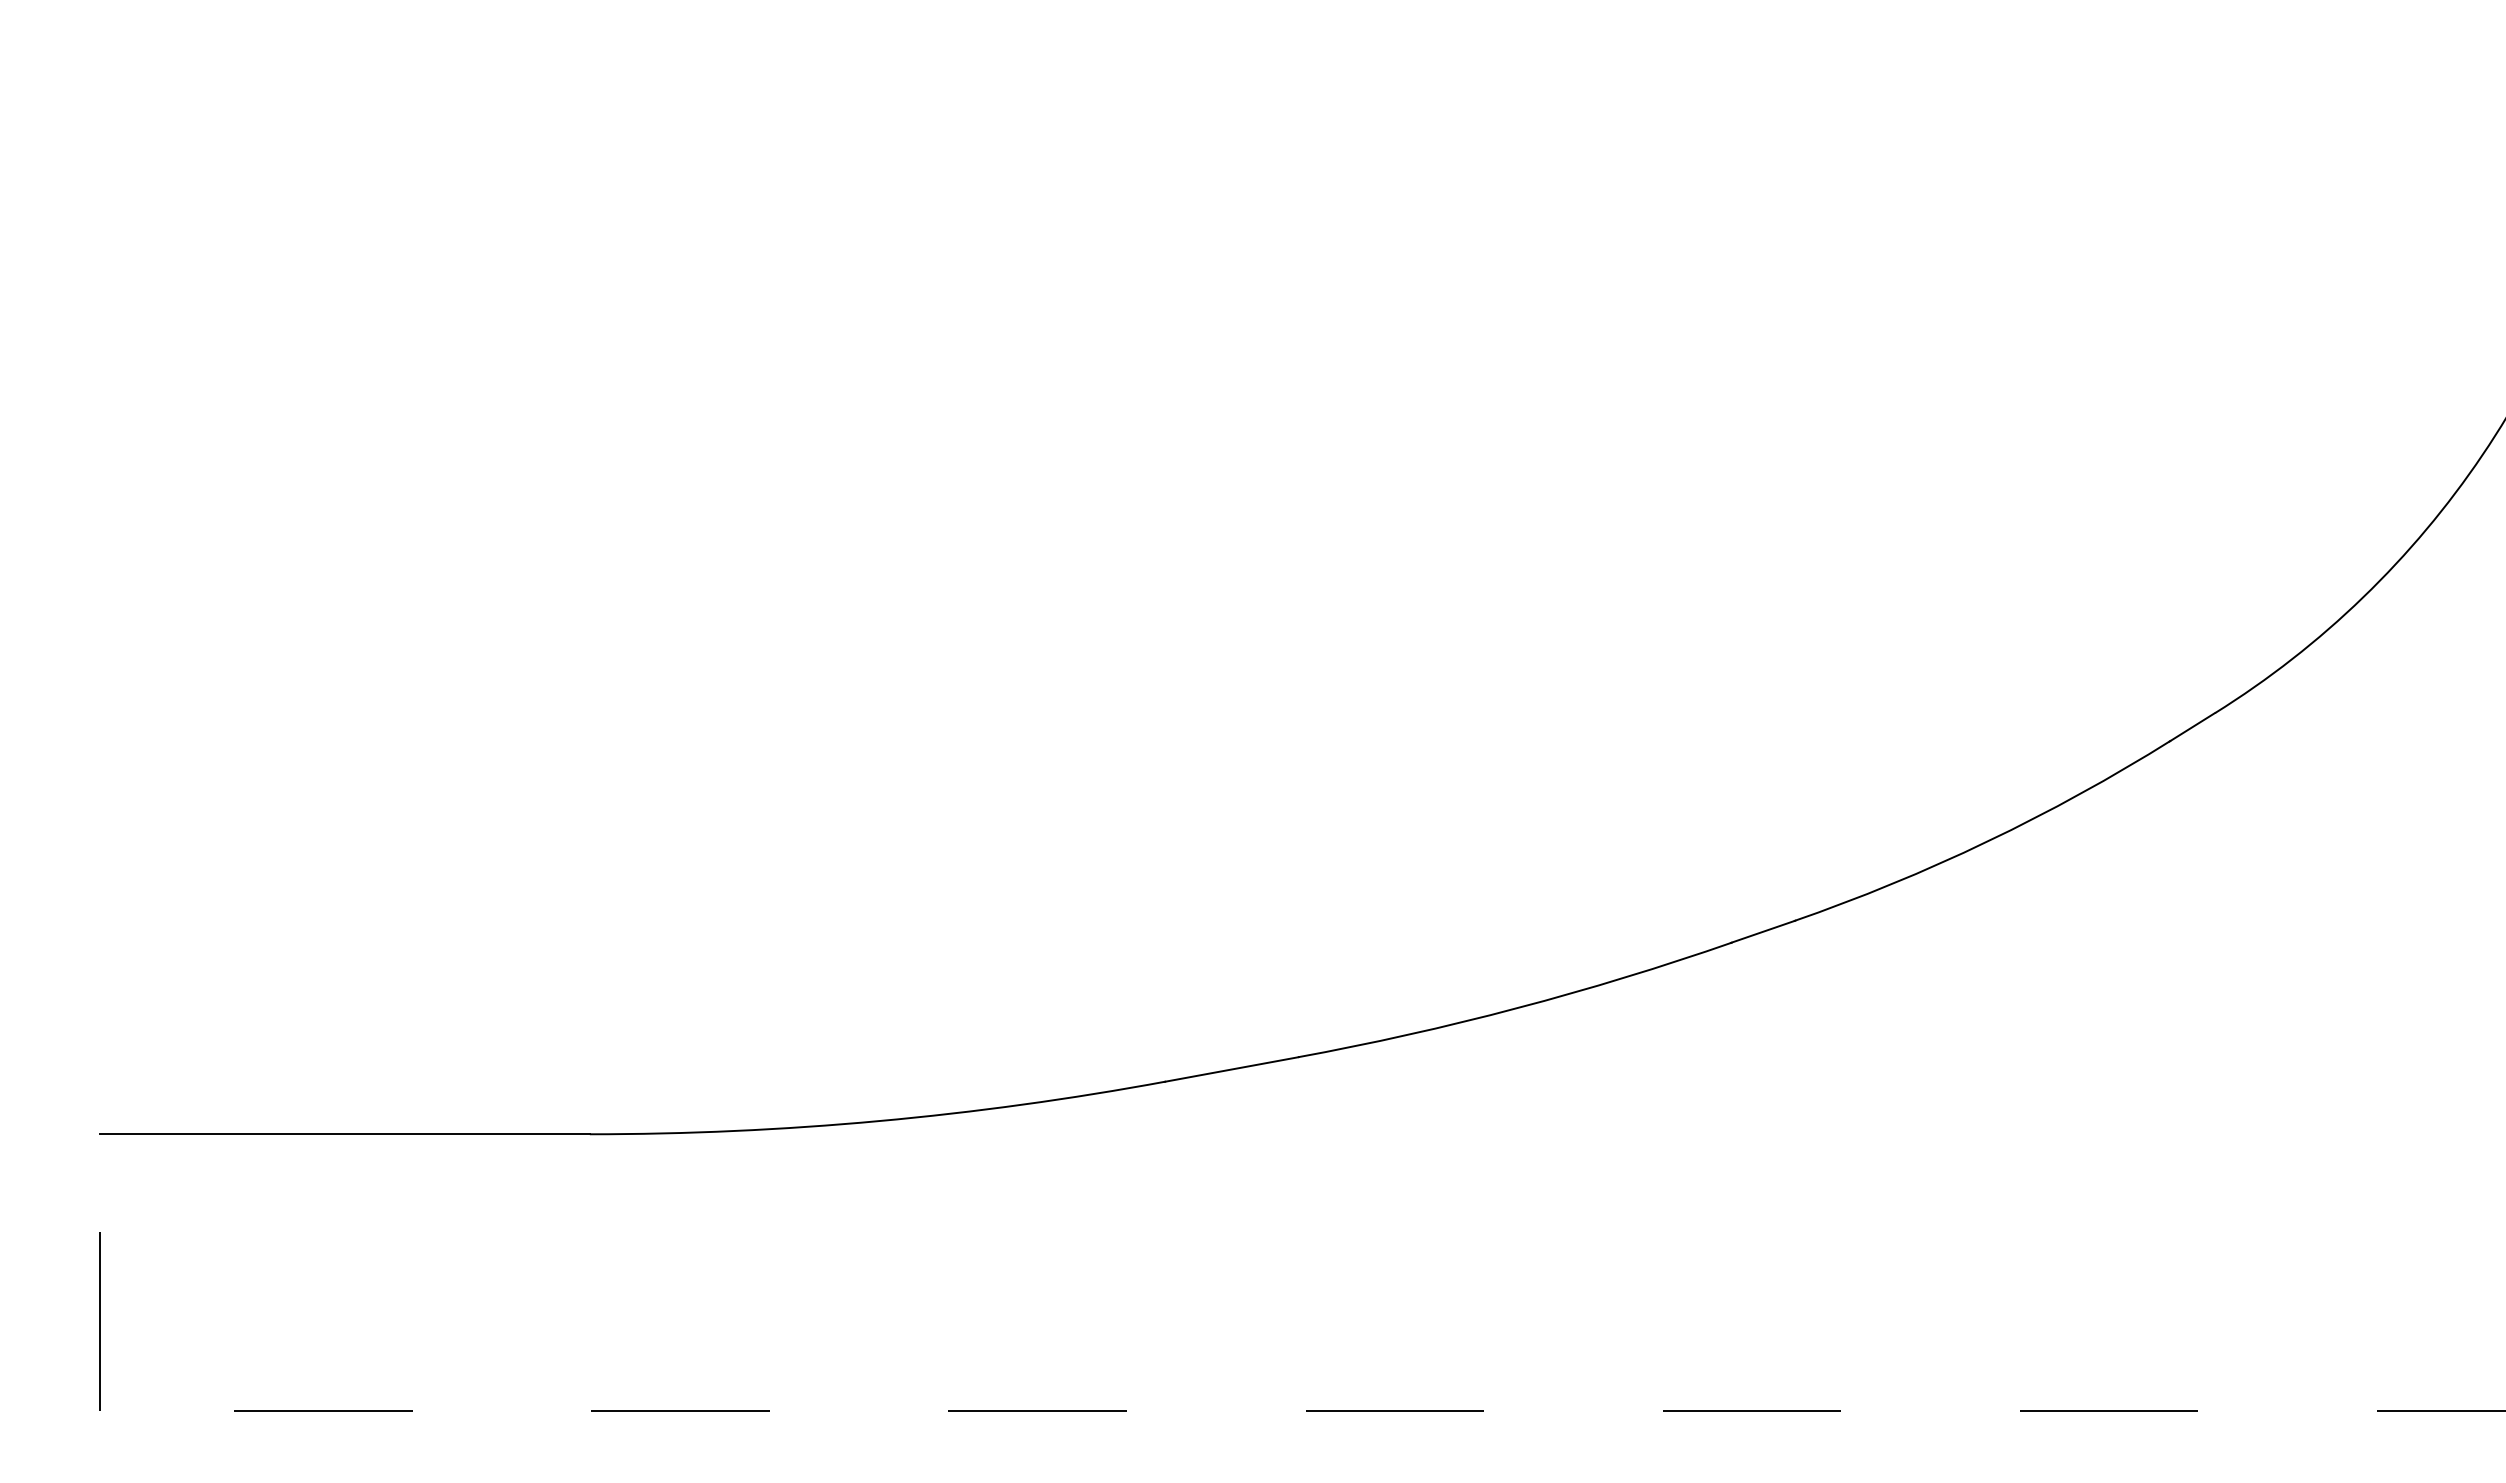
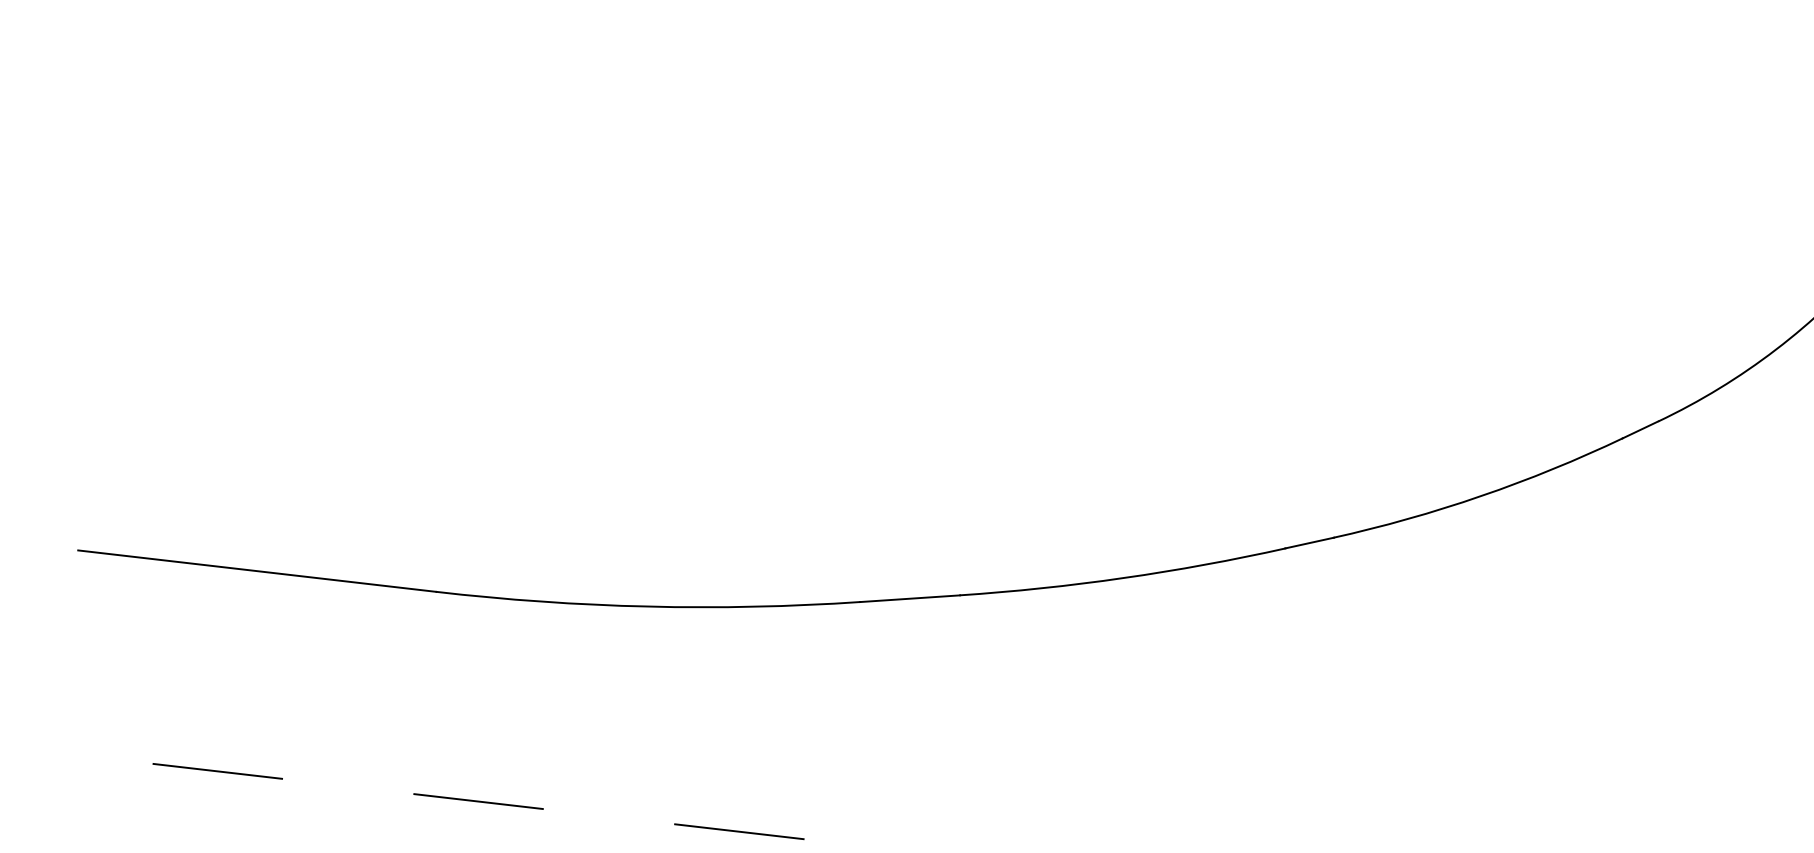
line: (99, 1321) -> (61, 687), removed

